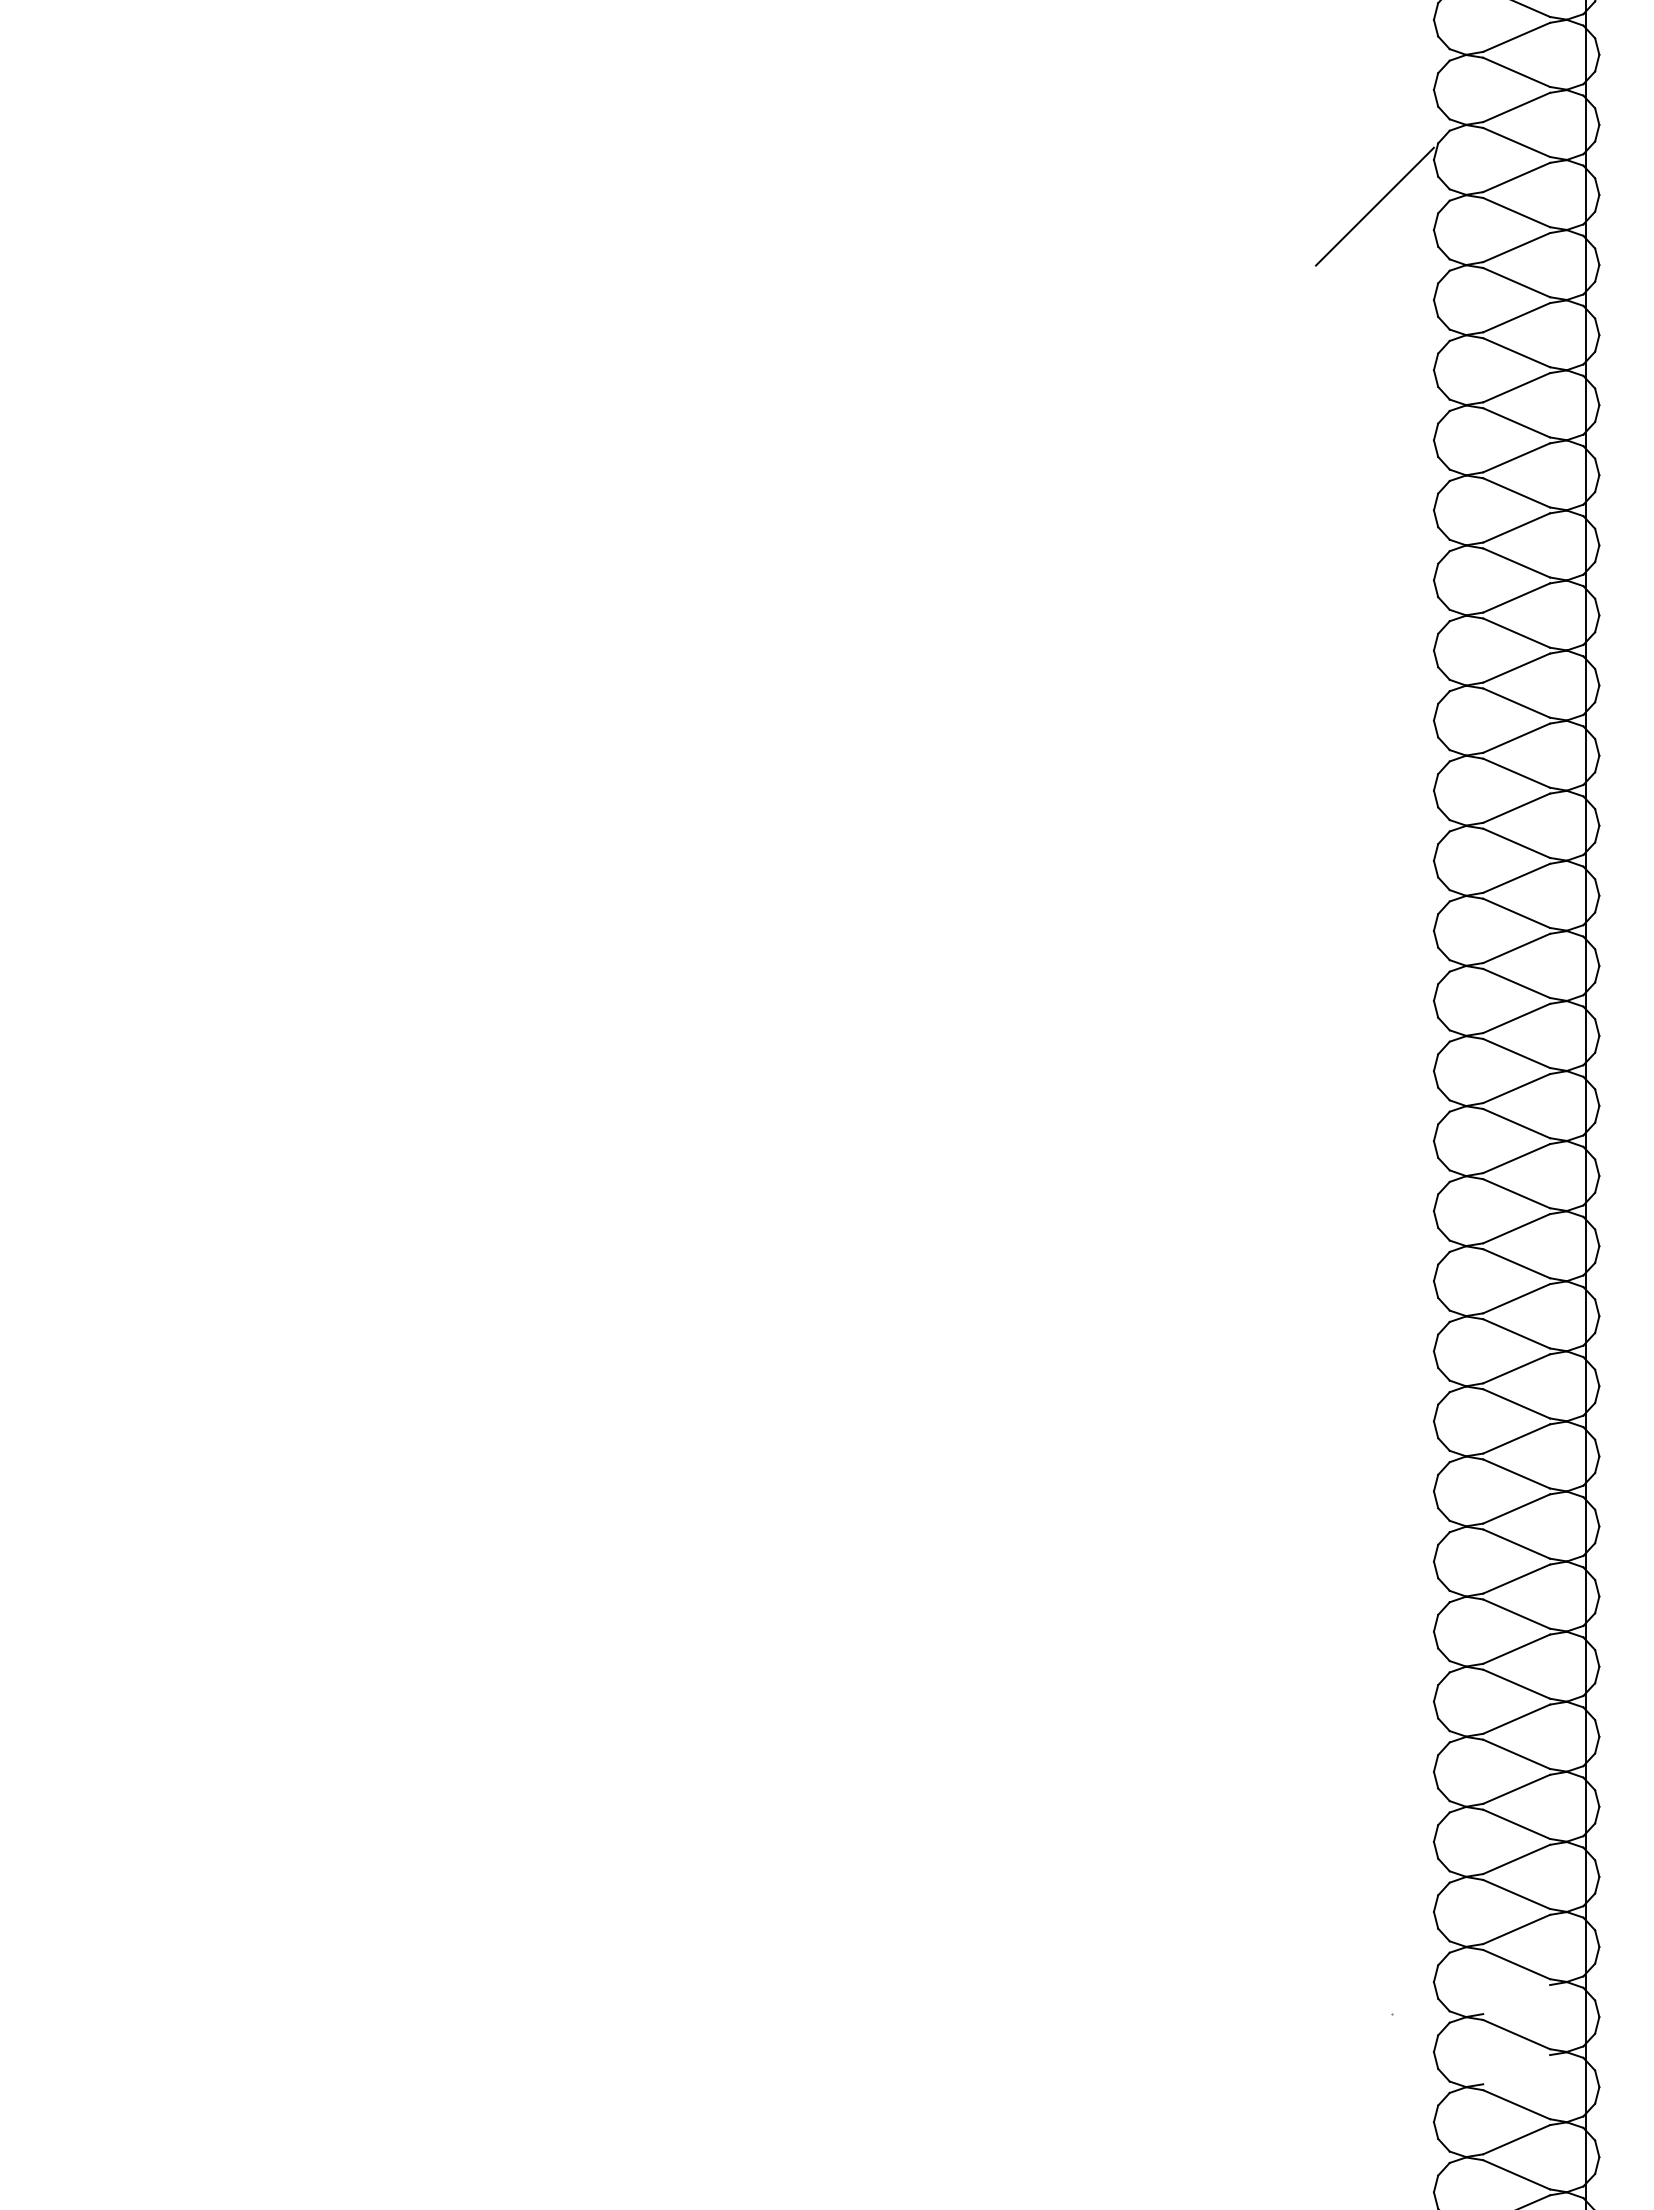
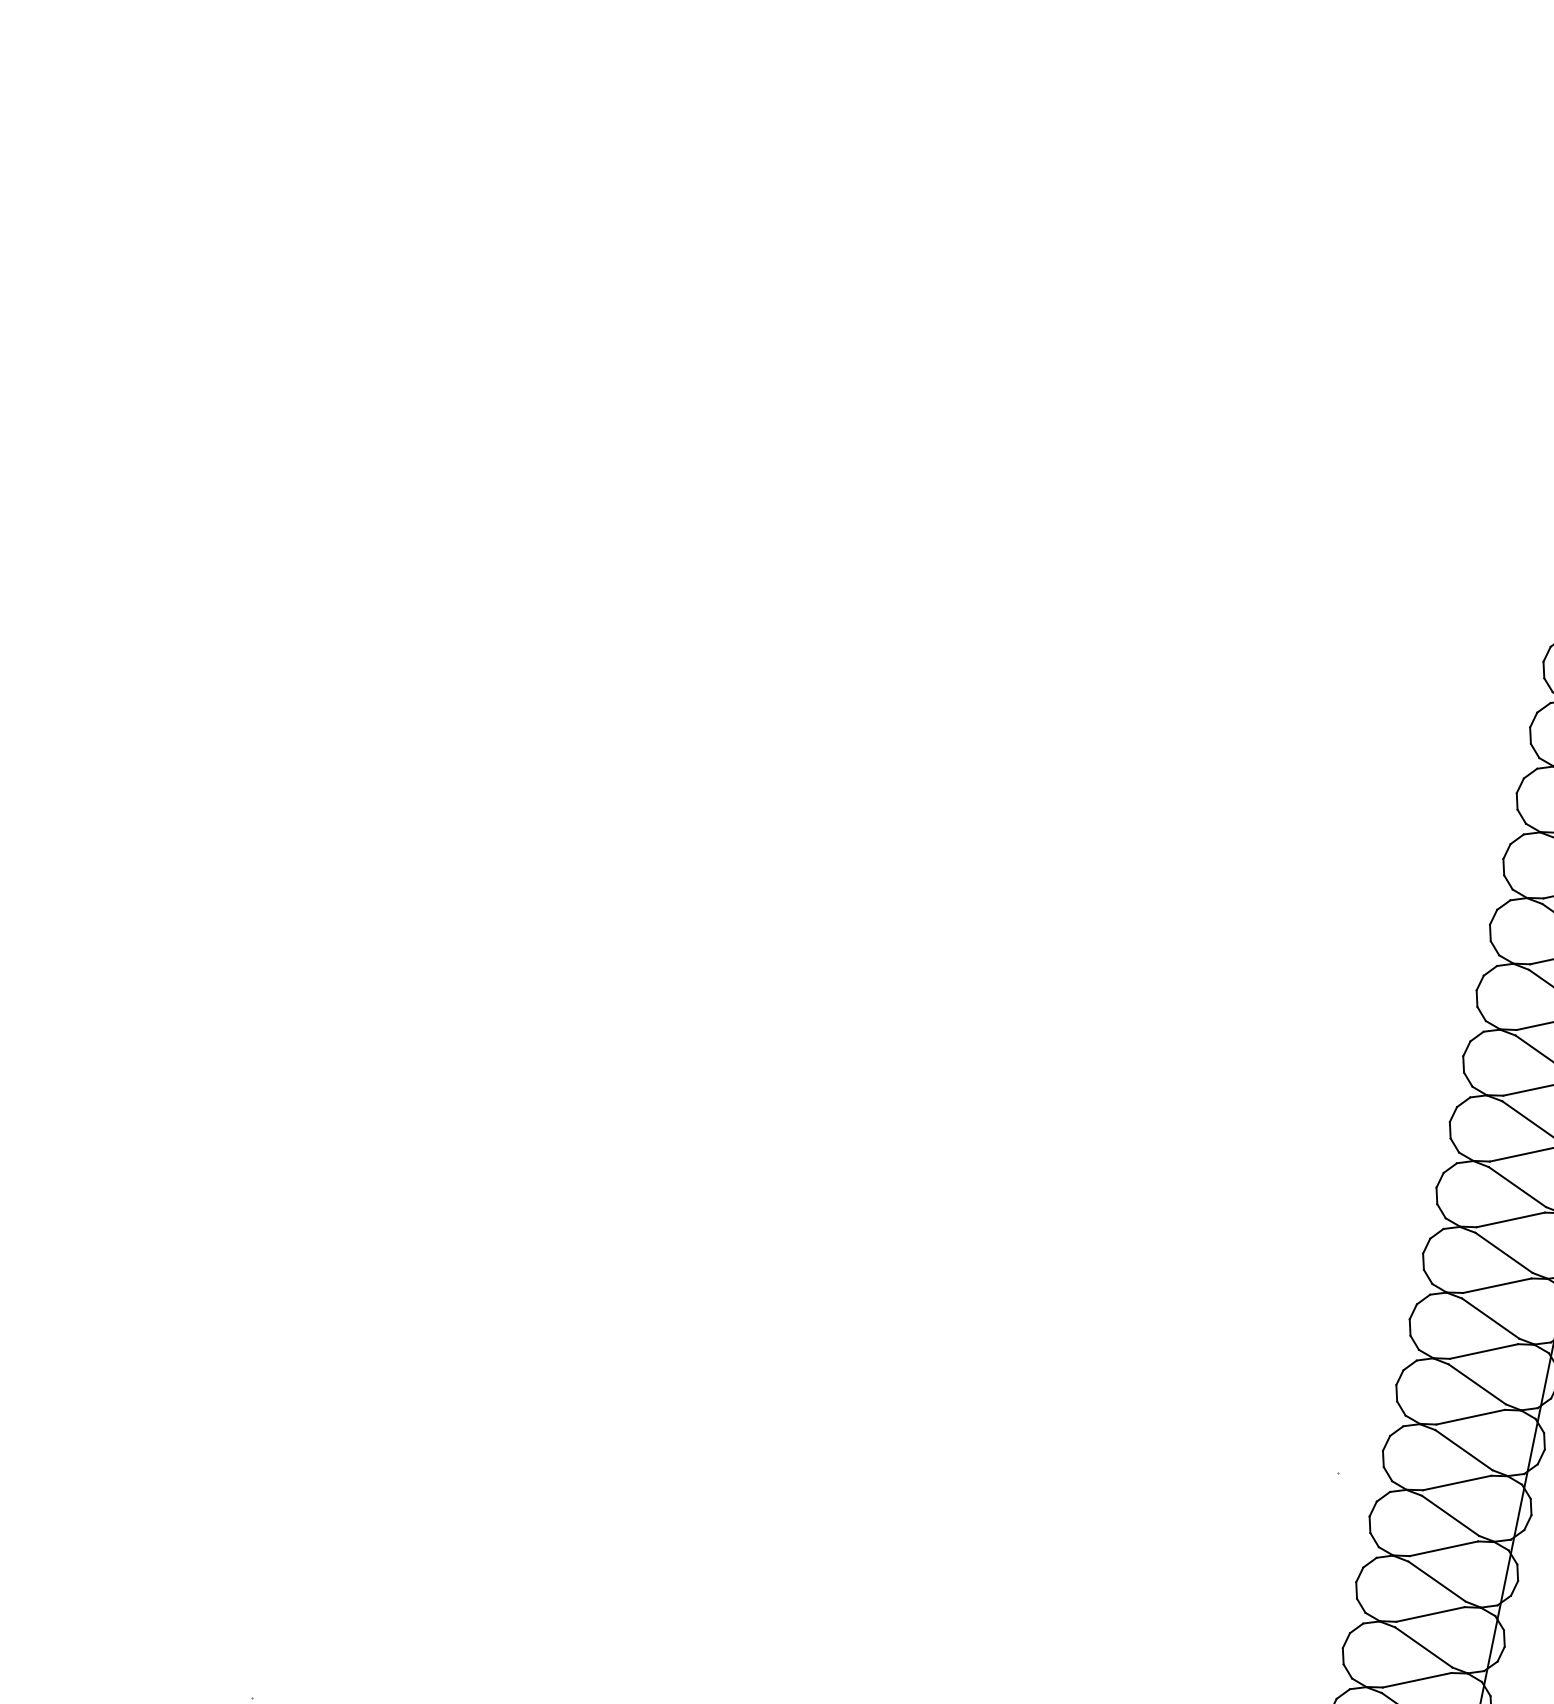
line: (1516, 1999) -> (1457, 1482), added
line: (1516, 2069) -> (1443, 1548), added

